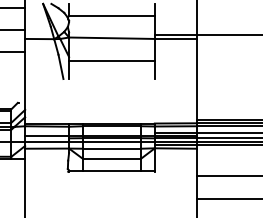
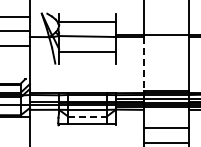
line: (196, 78) -> (143, 63), solid -> dashed
line: (113, 158) -> (88, 116), solid -> dashed

